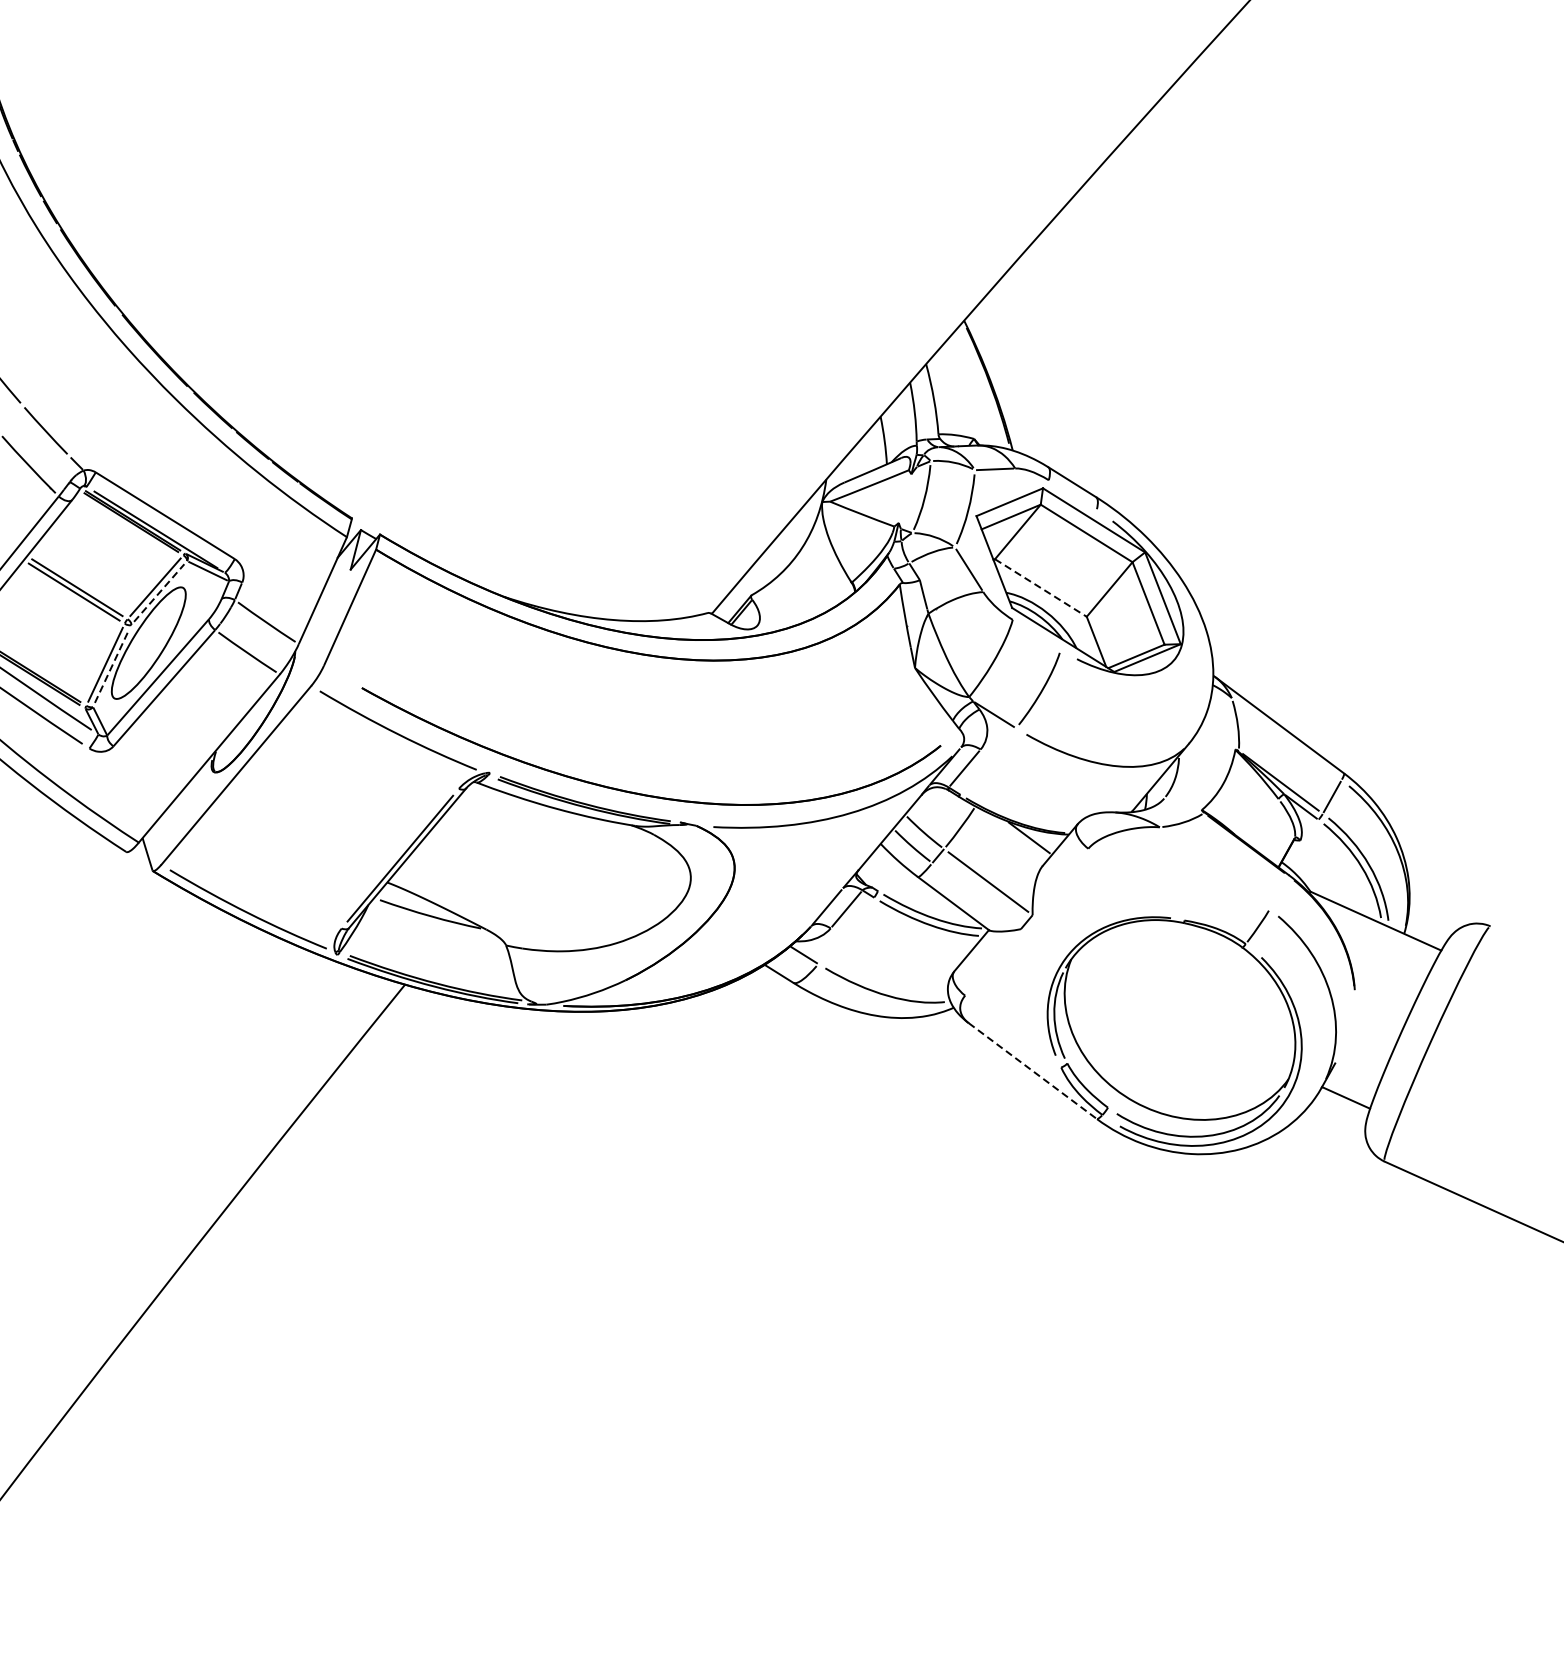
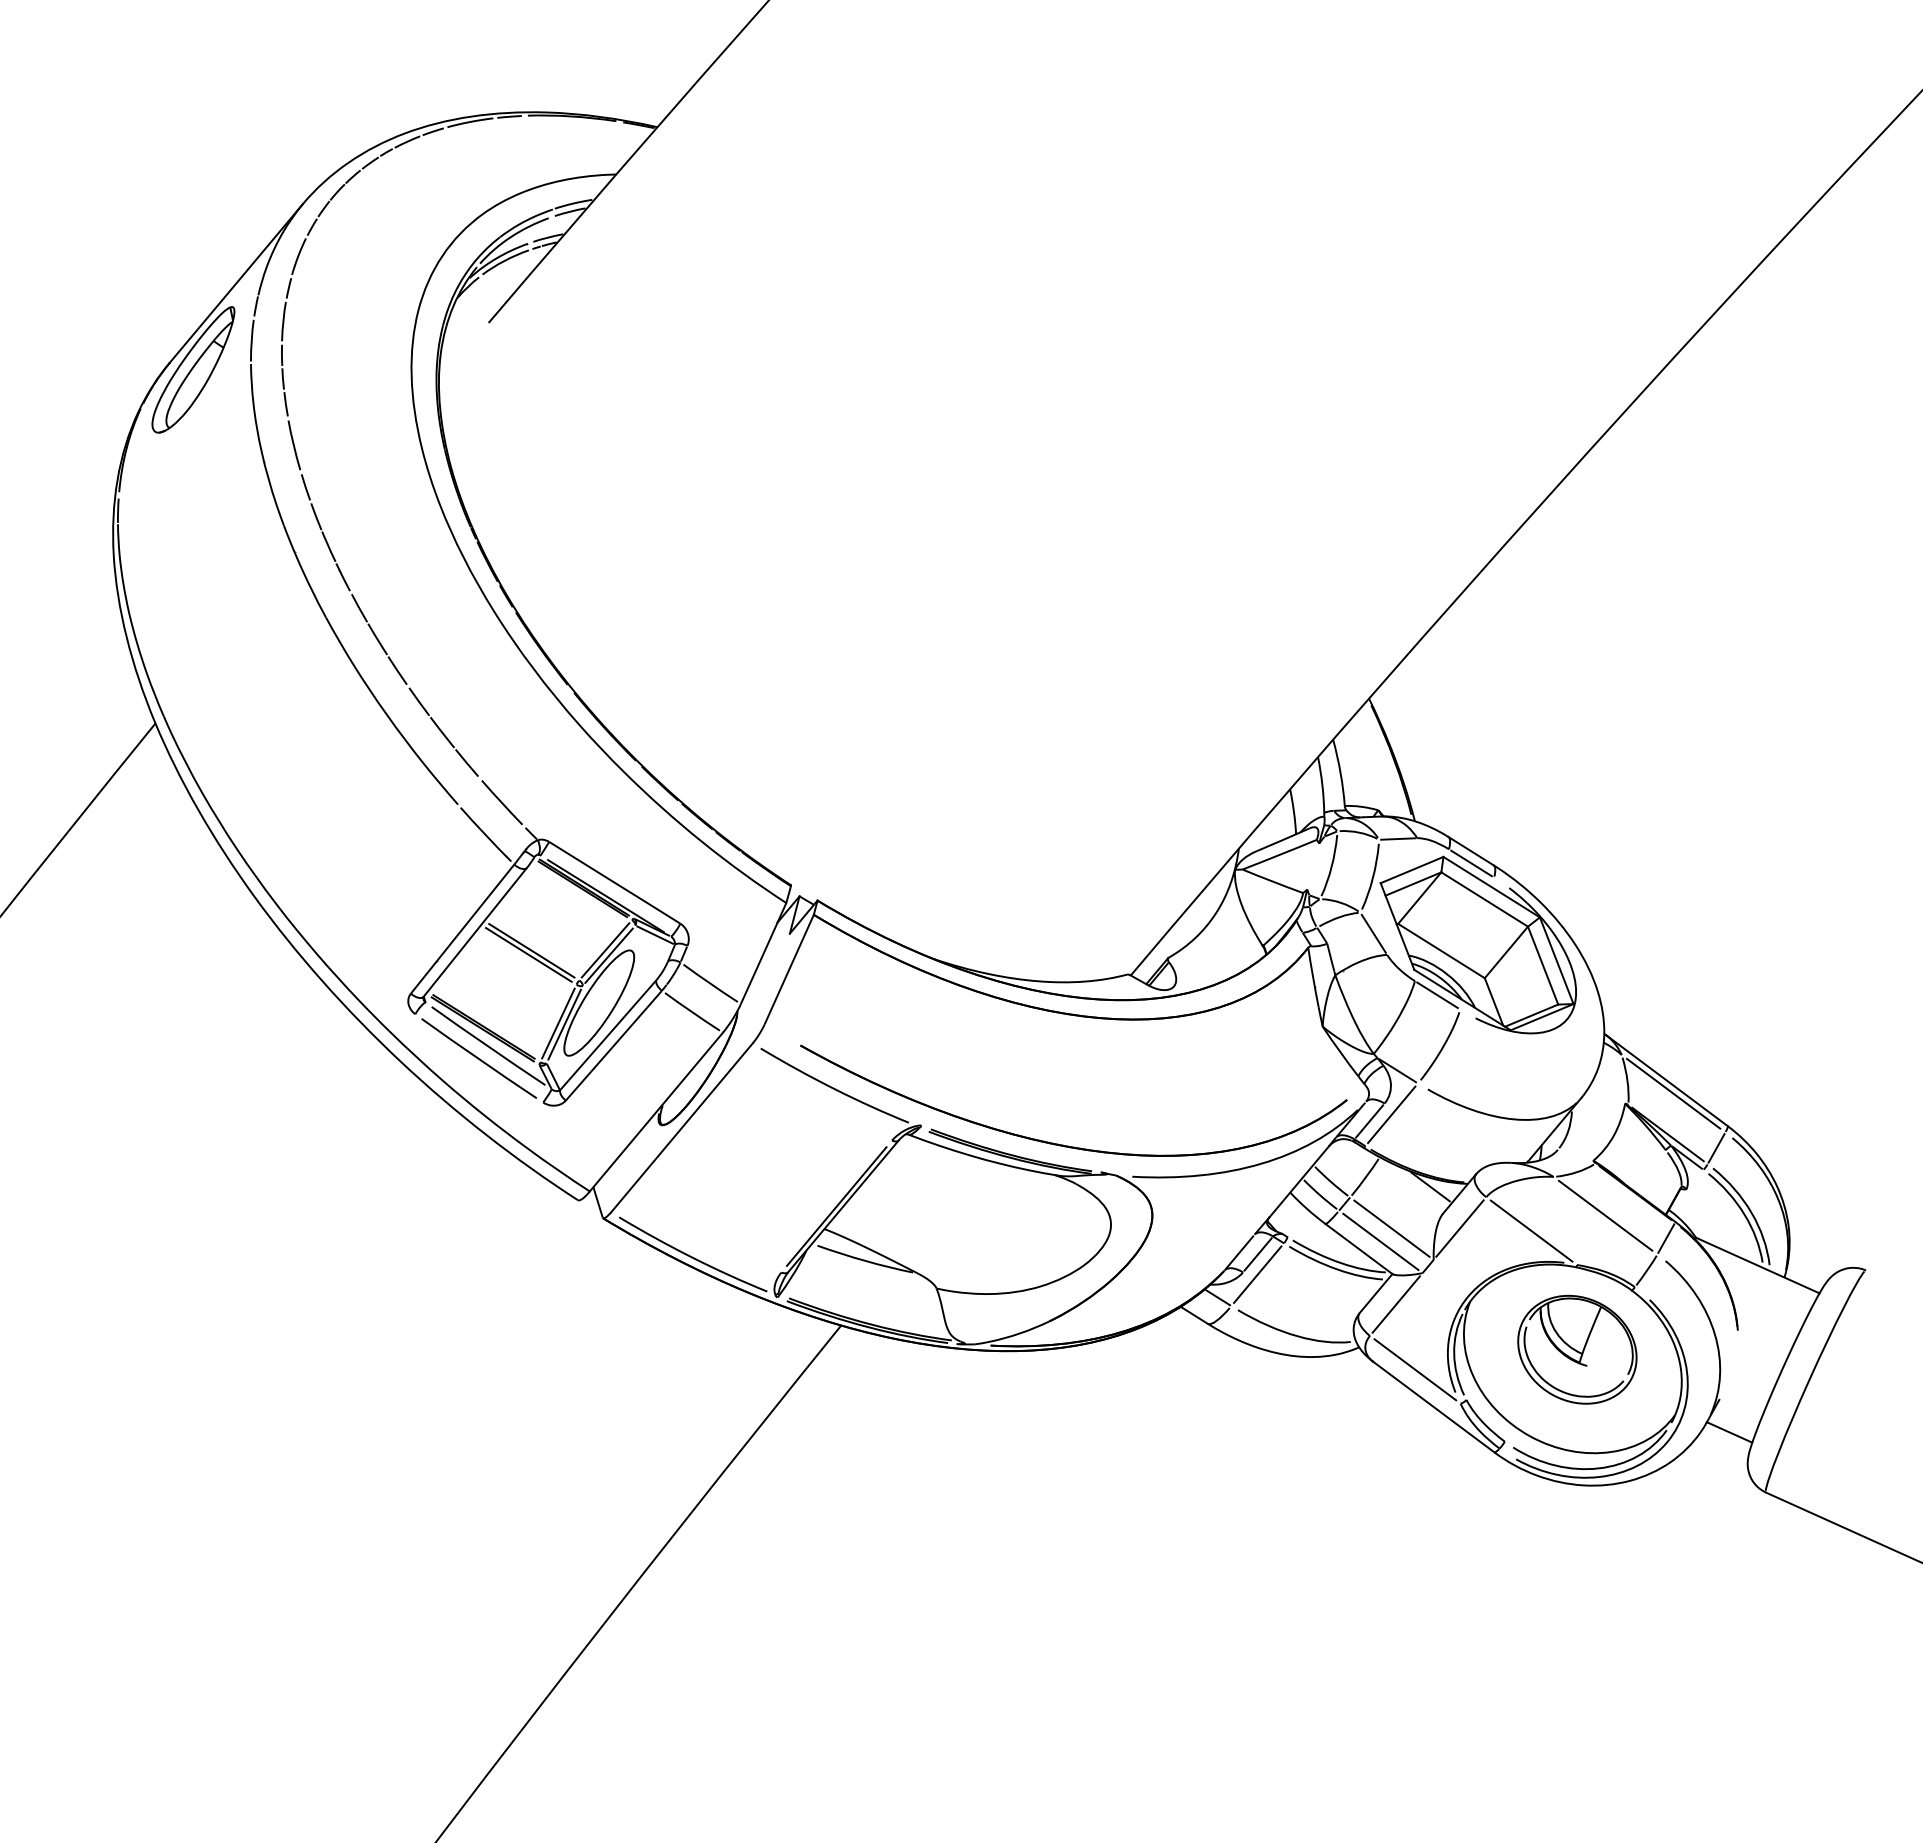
line: (1072, 495) -> (1471, 863), added
line: (1040, 588) -> (1441, 951), dashed -> solid
line: (159, 592) -> (609, 955), dashed -> solid
line: (1036, 635) -> (1437, 995), added
line: (111, 665) -> (564, 1024), dashed -> solid
line: (1286, 738) -> (1673, 1093), added
line: (987, 761) -> (1391, 1114), added
line: (1214, 868) -> (1605, 1215), added
line: (1059, 881) -> (1459, 1228), added
line: (1136, 884) -> (1531, 1230), added
line: (1279, 892) -> (1666, 1238), added
line: (976, 895) -> (1380, 1241), added
line: (846, 930) -> (1257, 1274), added
line: (992, 962) -> (1395, 1304), added
part: (1184, 1010) -> (1577, 1349), added
line: (1013, 1031) -> (1415, 1369), added
line: (1032, 1071) -> (1433, 1407), dashed -> solid

